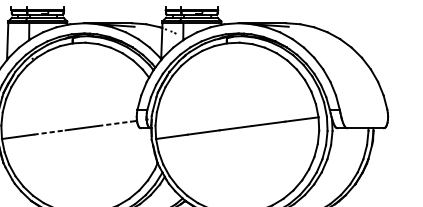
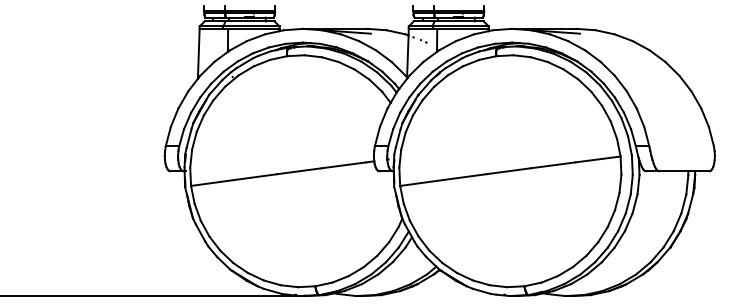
line: (114, 123) -> (343, 165), dashed -> solid
line: (49, 132) -> (255, 177), dashed -> solid

